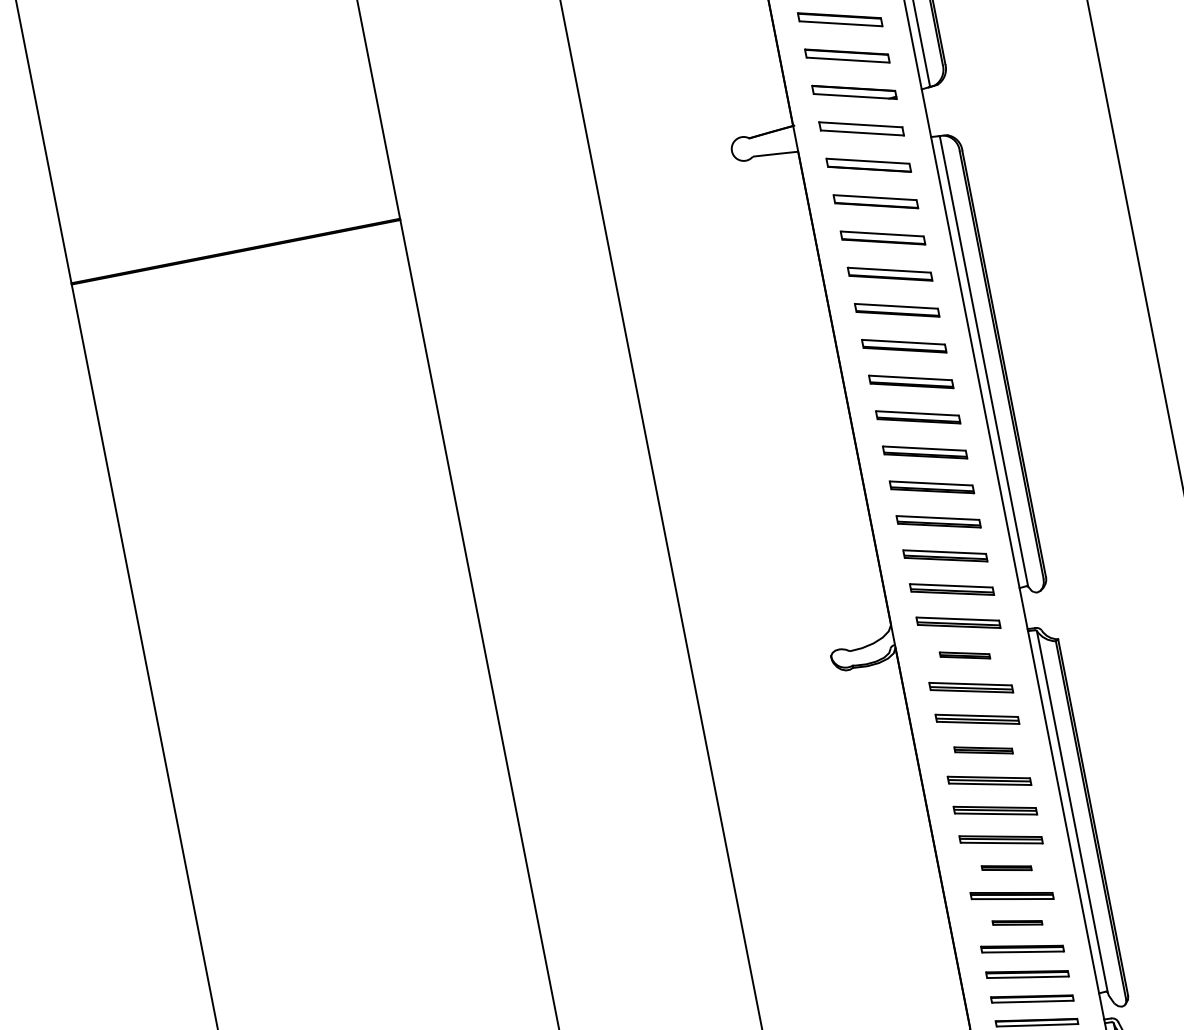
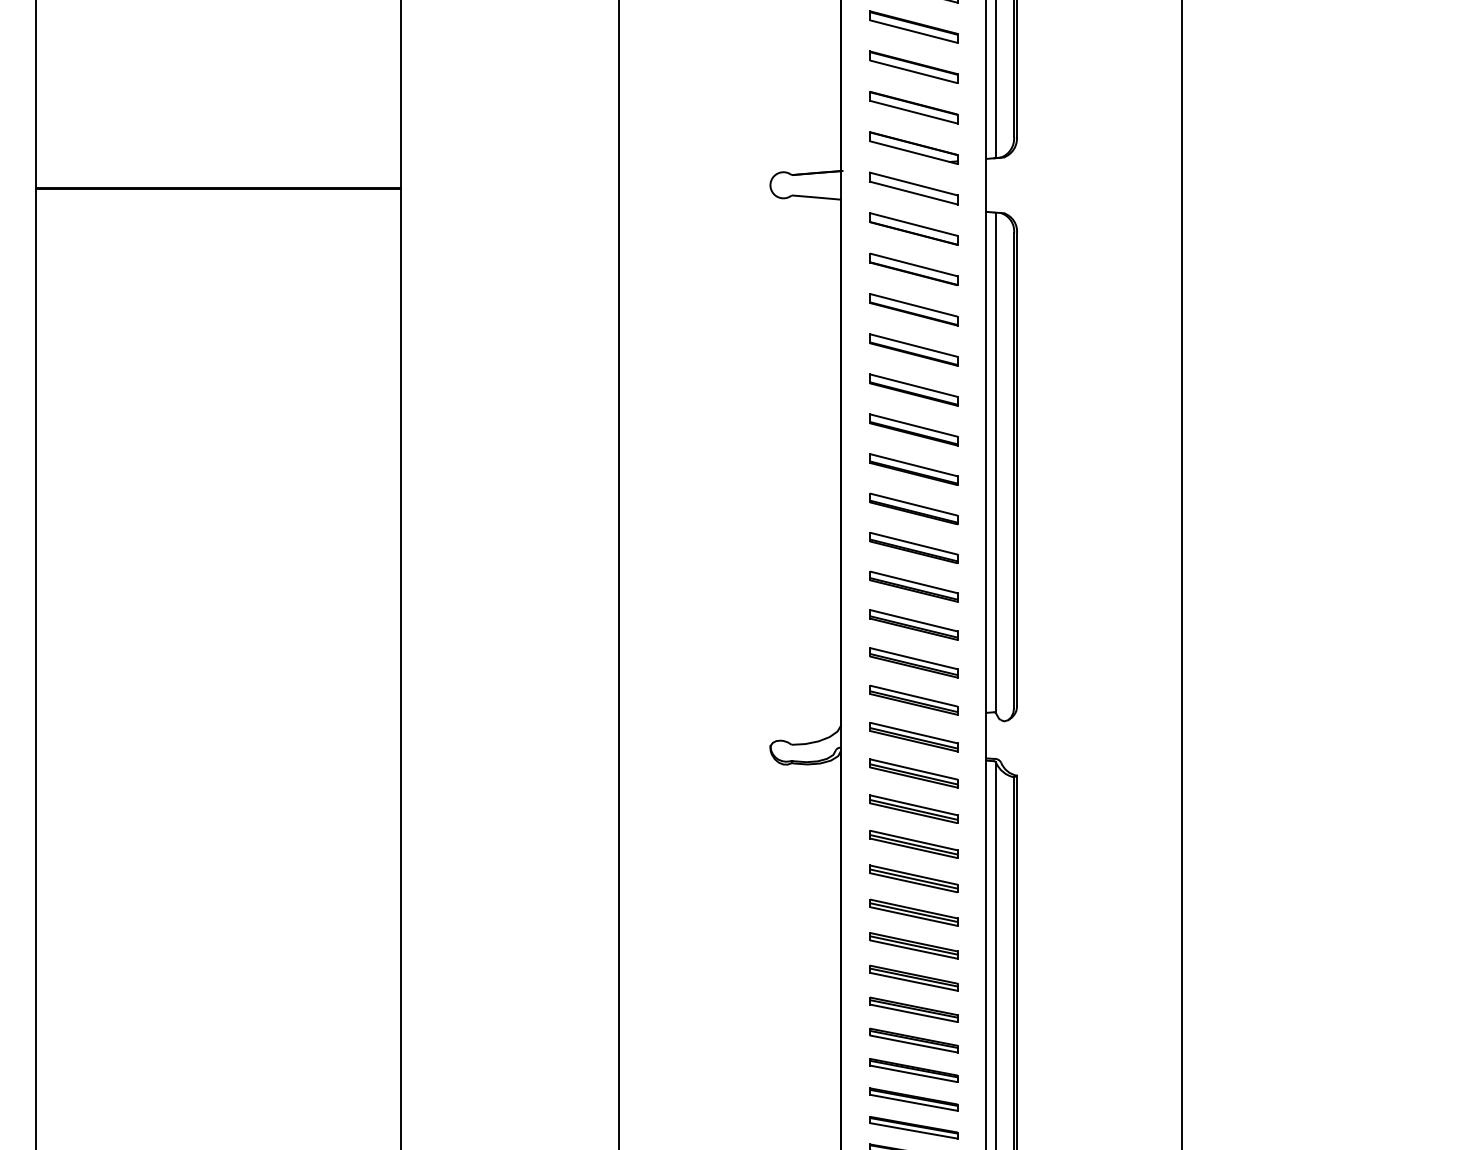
part: (964, 655) -> (913, 773), size x1.67
part: (983, 750) -> (913, 878), size x1.43
part: (1006, 868) -> (913, 1009), size x1.67
part: (1017, 922) -> (913, 1070), size x1.67

